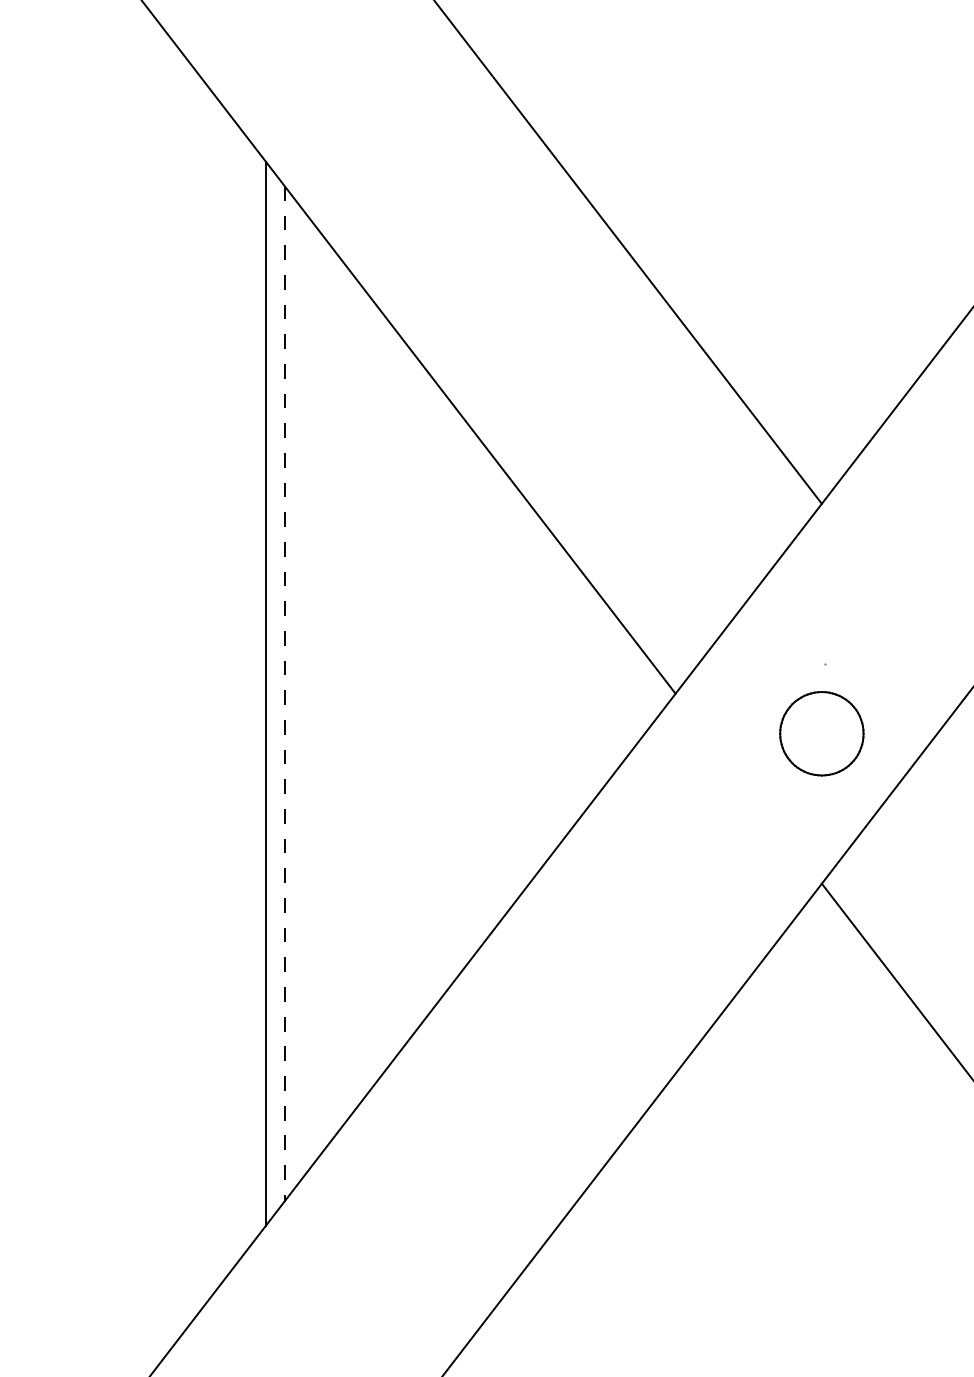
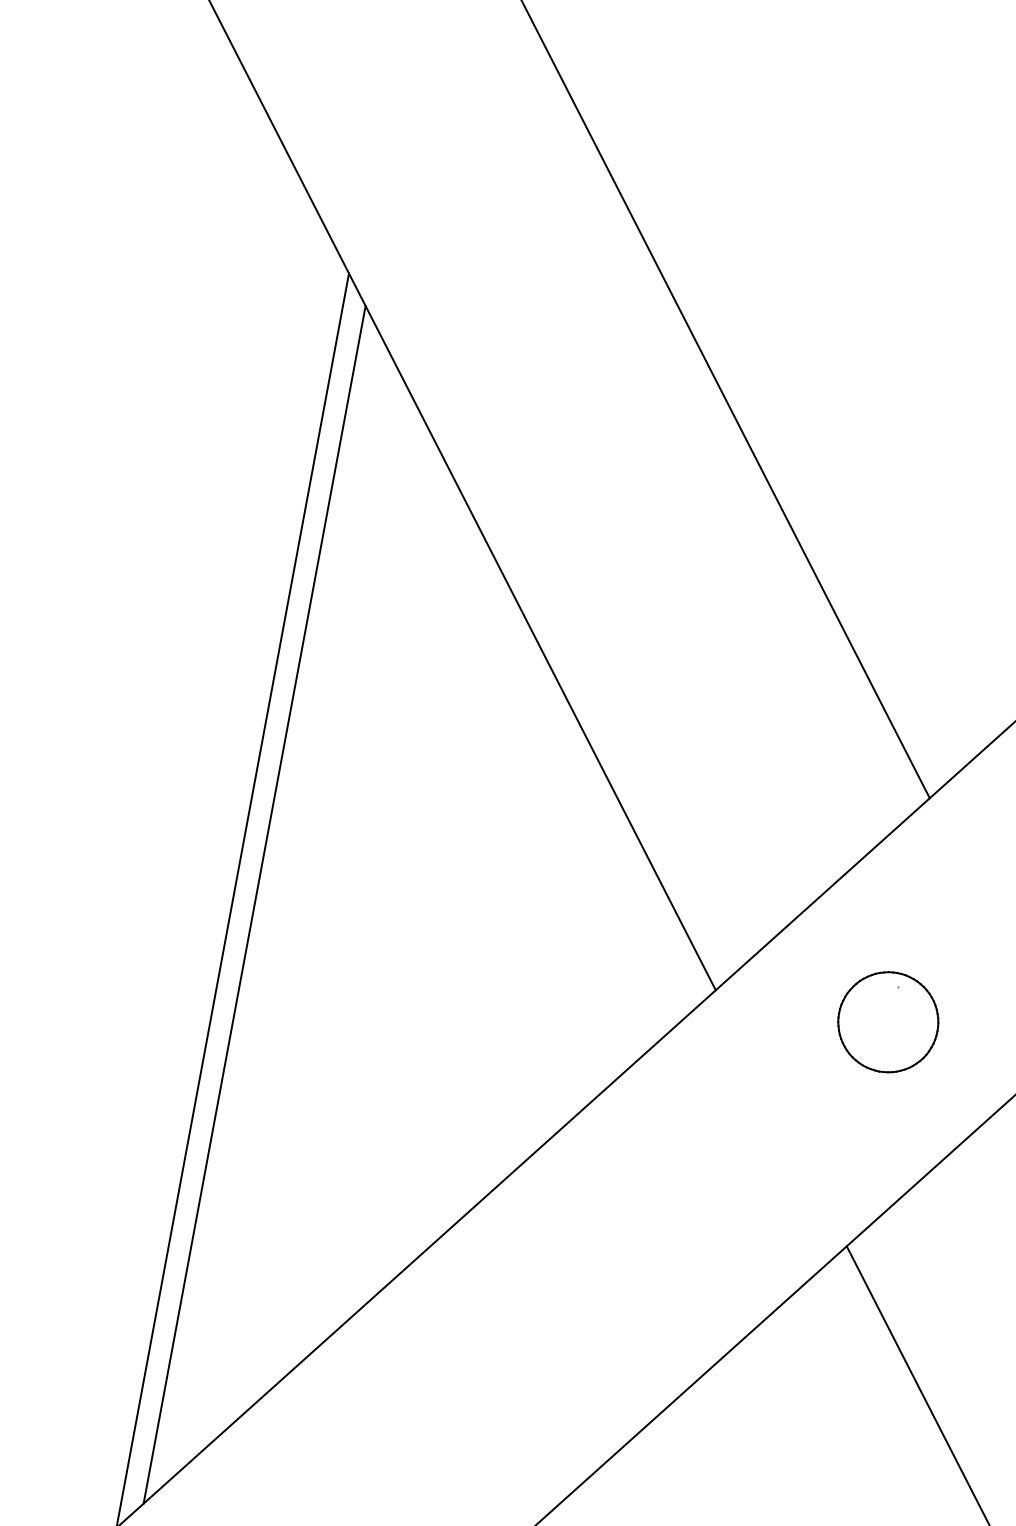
line: (284, 693) -> (254, 904), dashed -> solid
part: (821, 733) -> (887, 1021), moved

